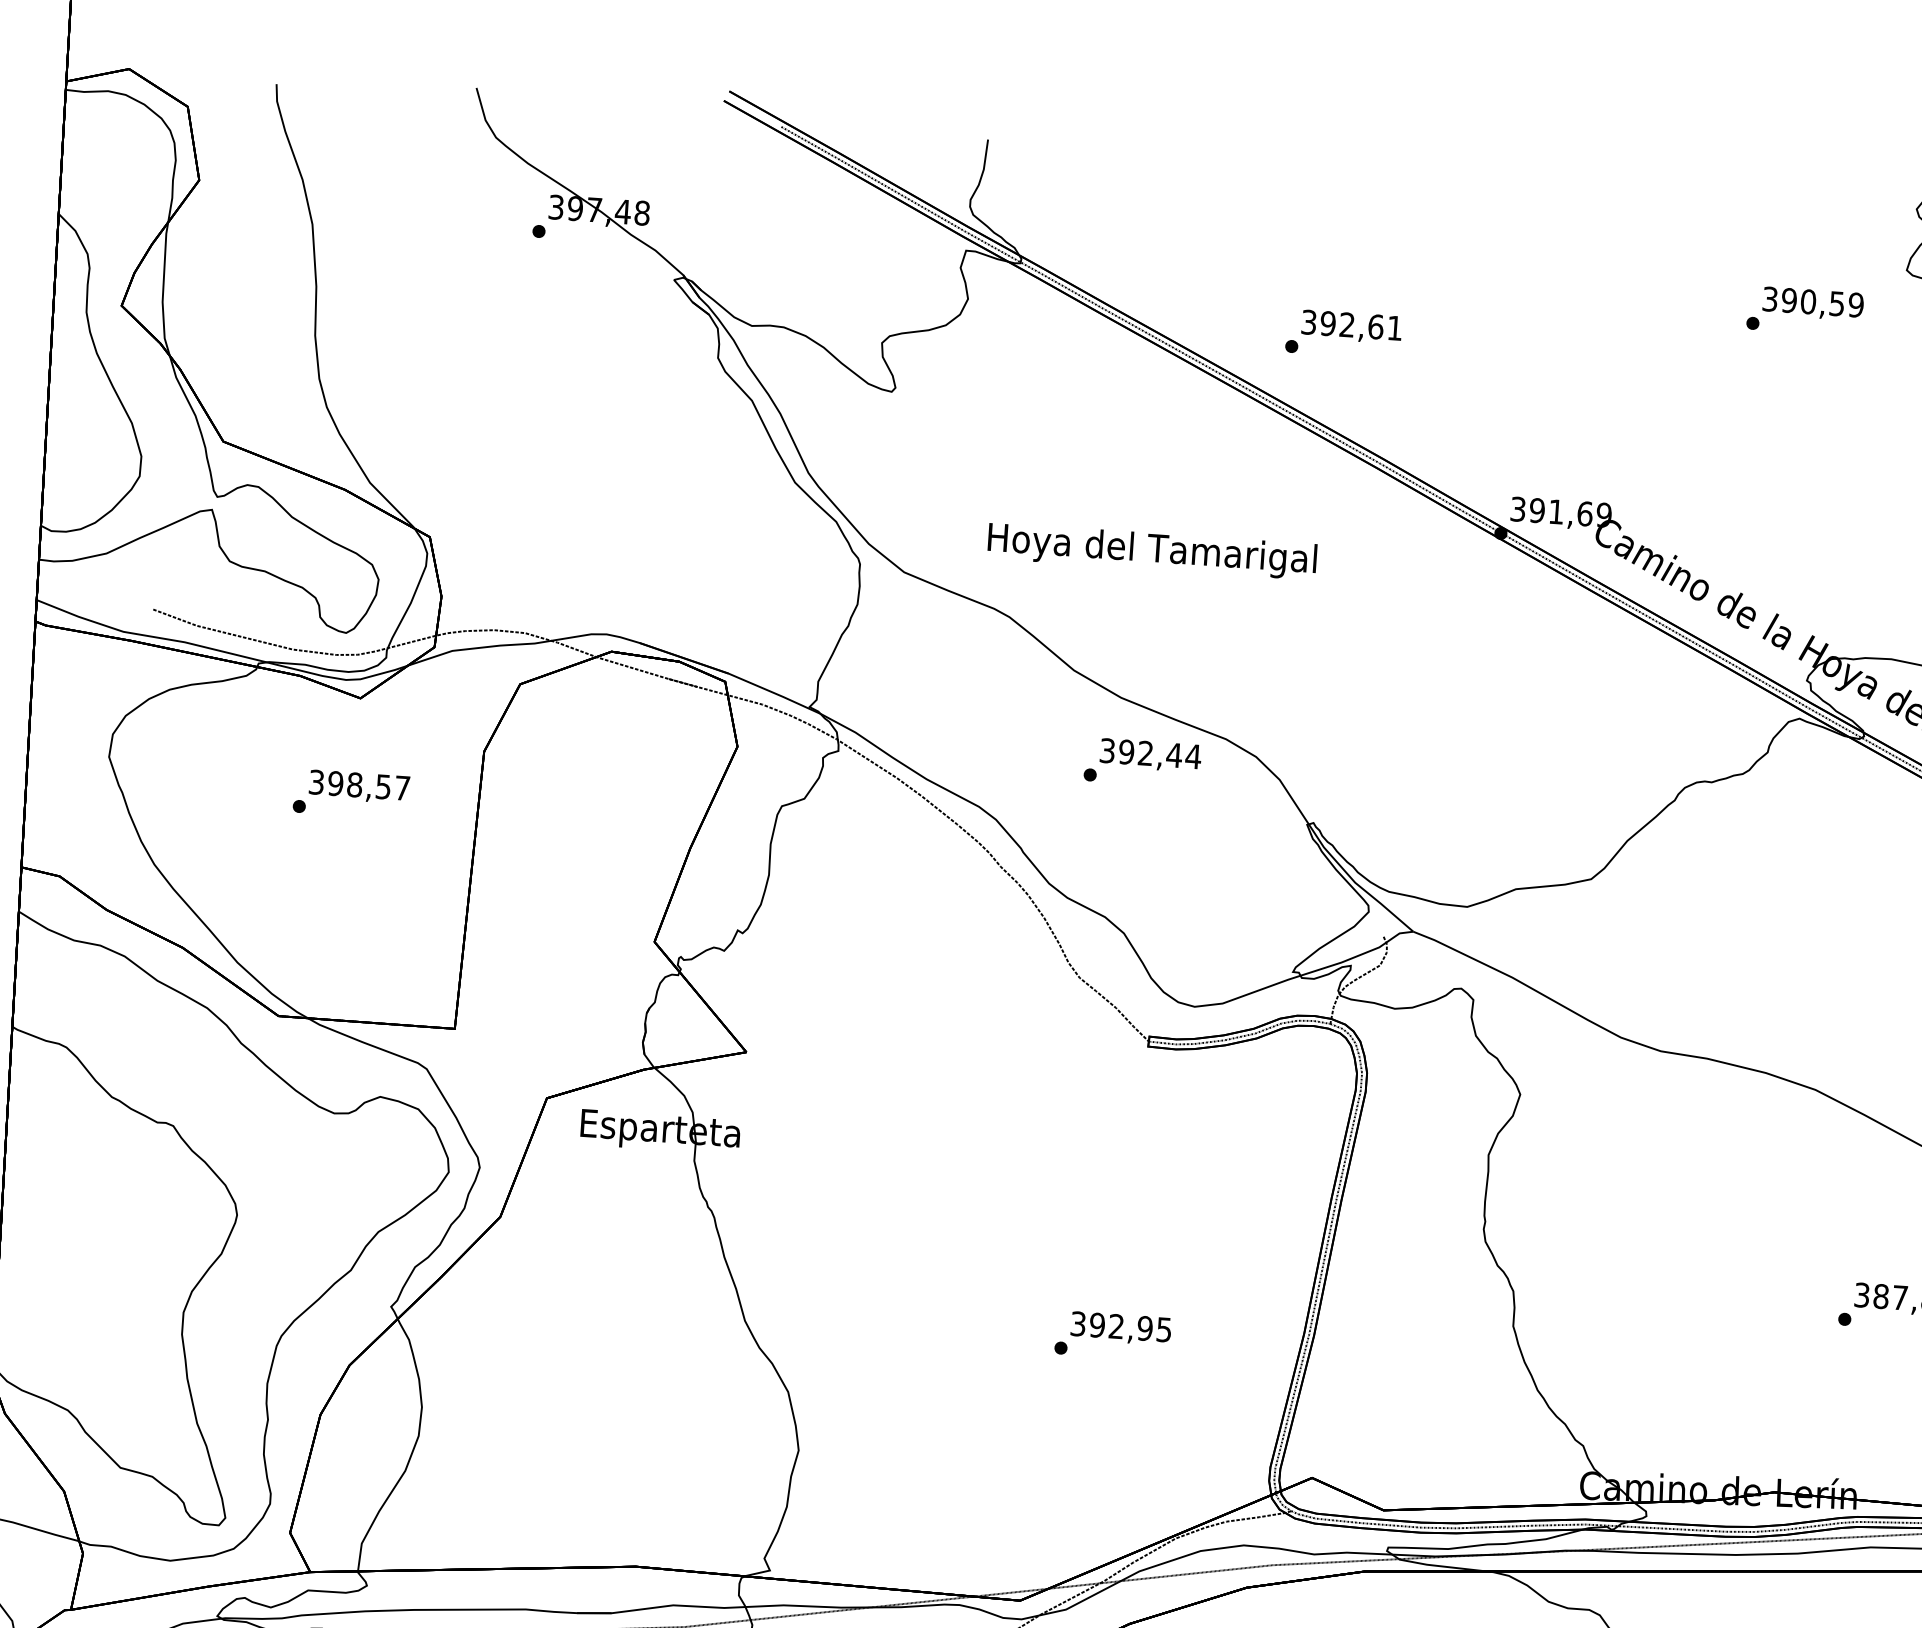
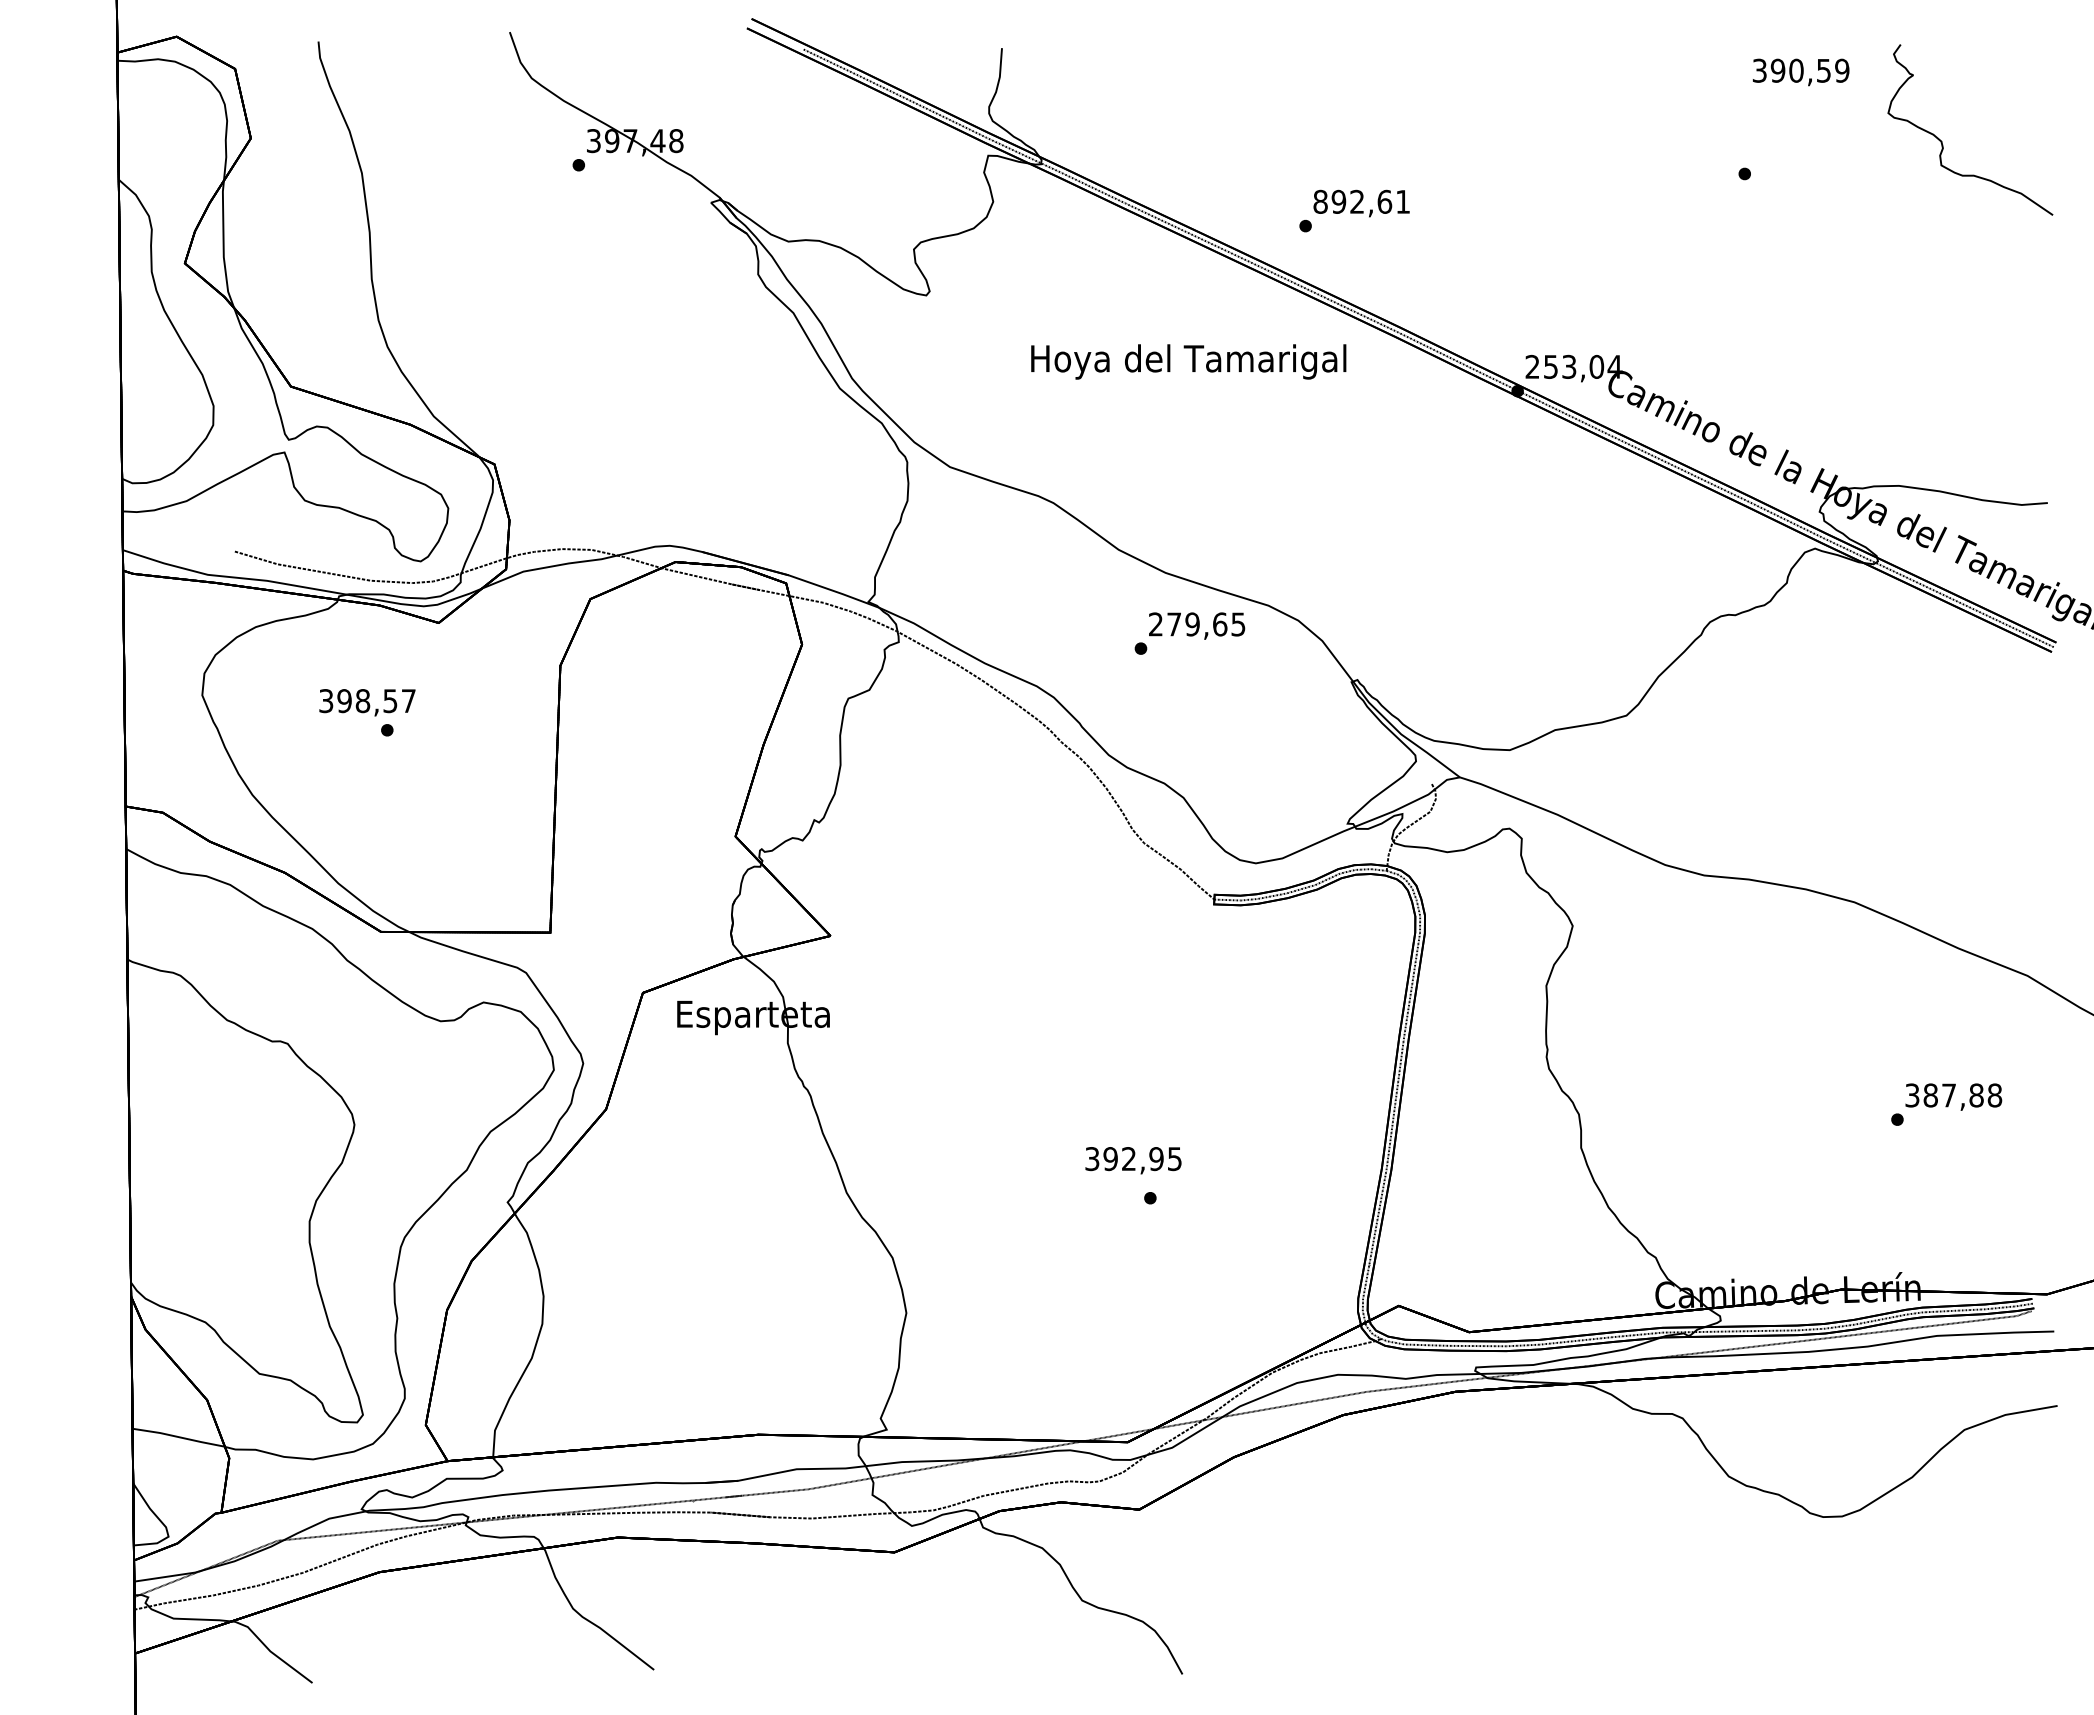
text: (1812, 303) -> (1800, 72), moved
text: (1308, 321) -> (1320, 201), 392,61 -> 892,61
text: (1560, 511) -> (1573, 366), 391,69 -> 253,04
text: (1152, 550) -> (1188, 361), moved
text: (1150, 753) -> (1197, 624), 392,44 -> 279,65
text: (359, 786) -> (367, 702), moved
text: (1121, 1328) -> (1133, 1160), moved

